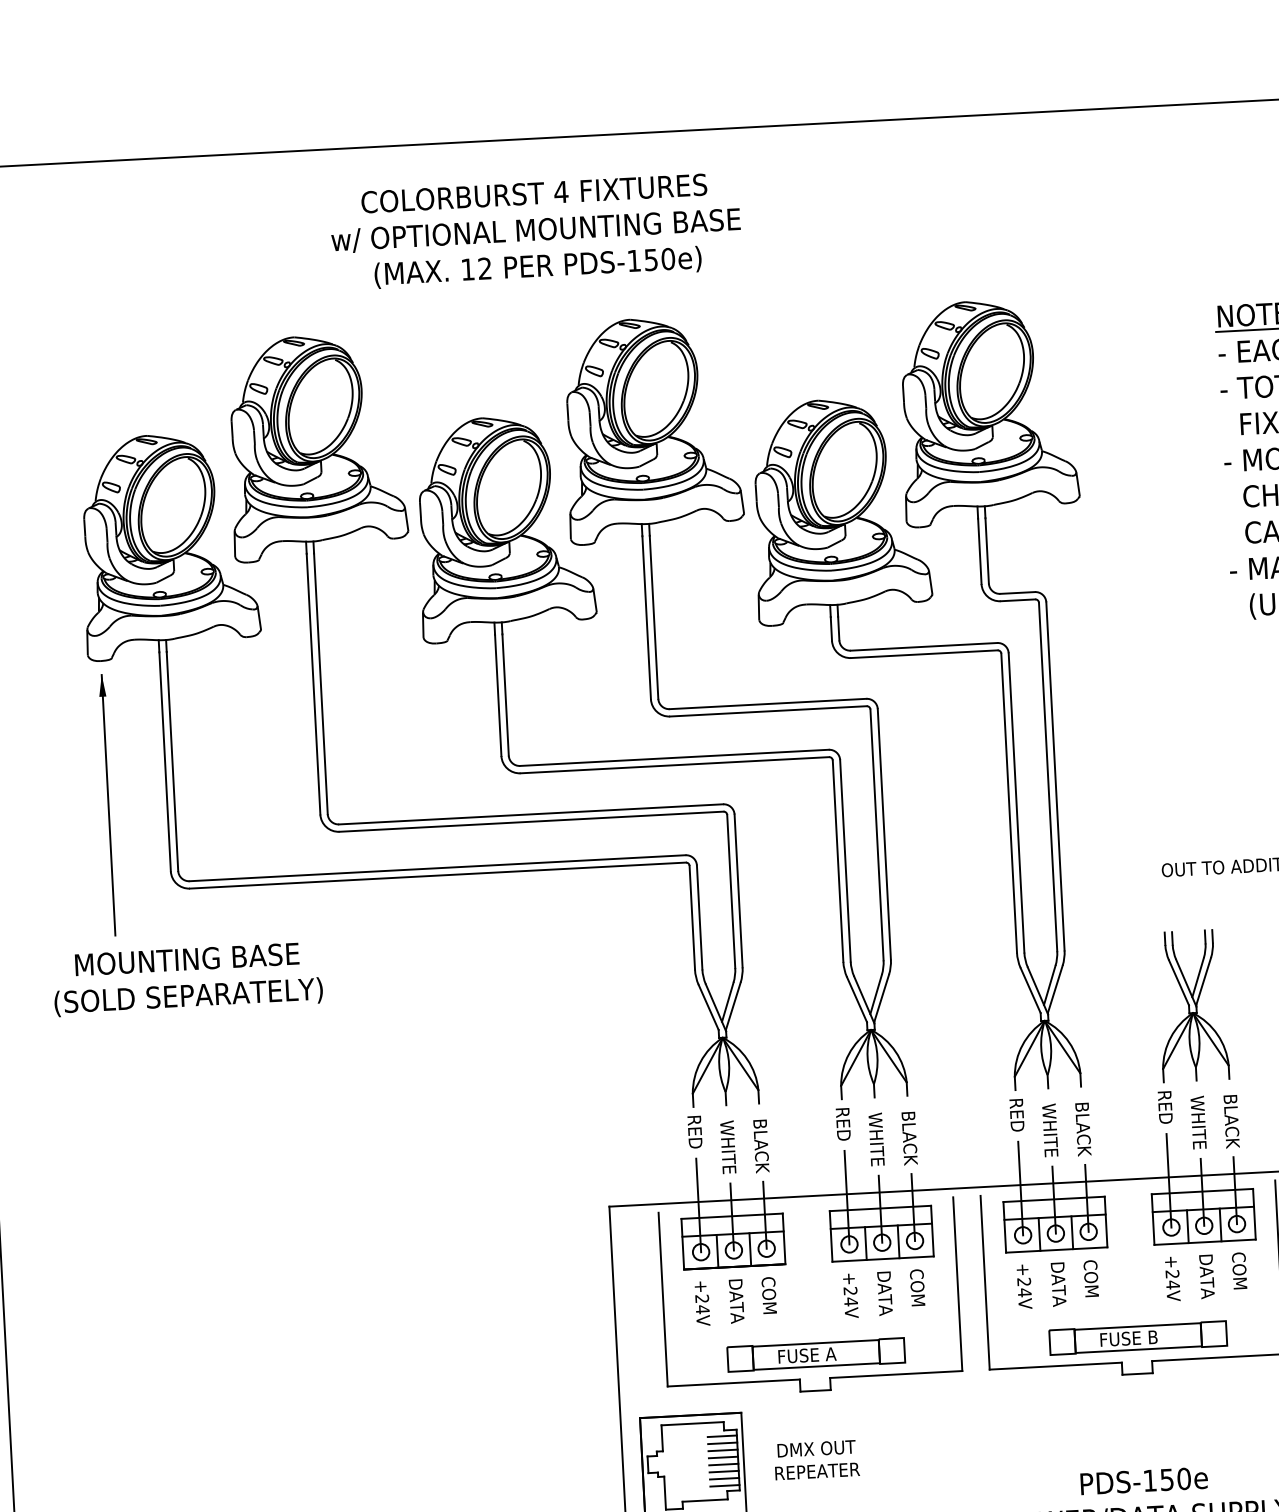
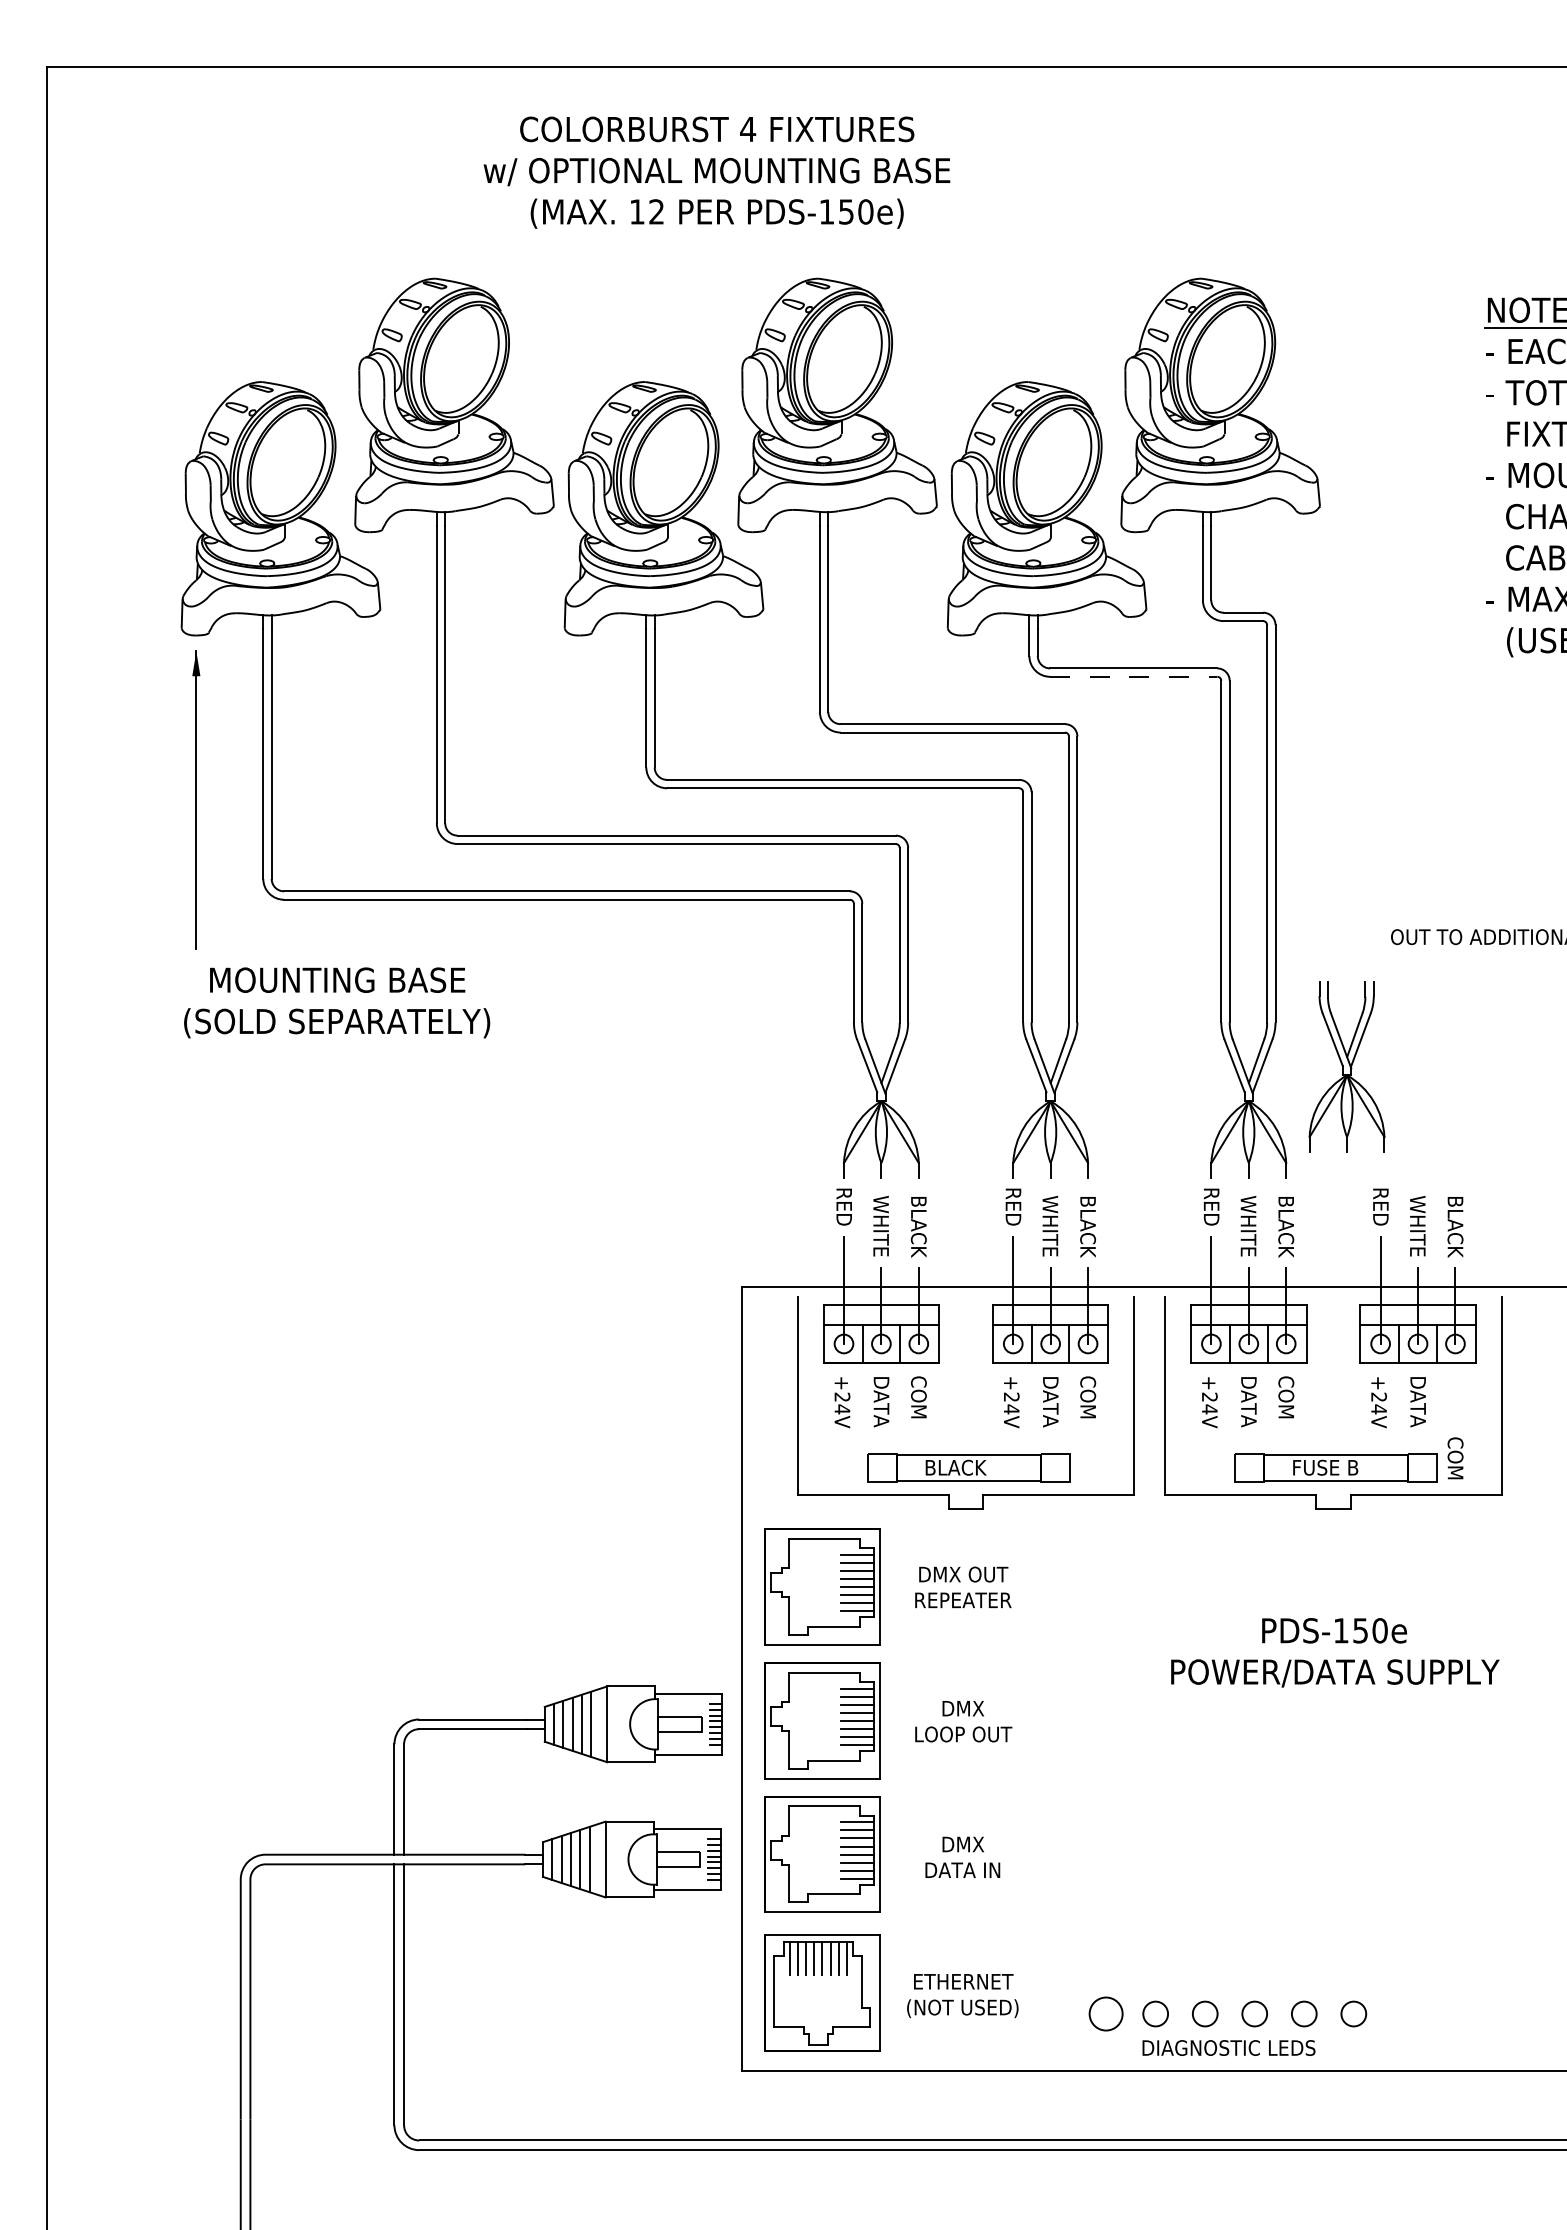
line: (924, 653) -> (1133, 676), solid -> dashed
text: (188, 978) -> (337, 1002), moved
part: (1192, 1005) -> (1346, 1066), moved
text: (1239, 1271) -> (1455, 1458), moved
text: (808, 1355) -> (959, 1467), FUSE A -> BLACK

